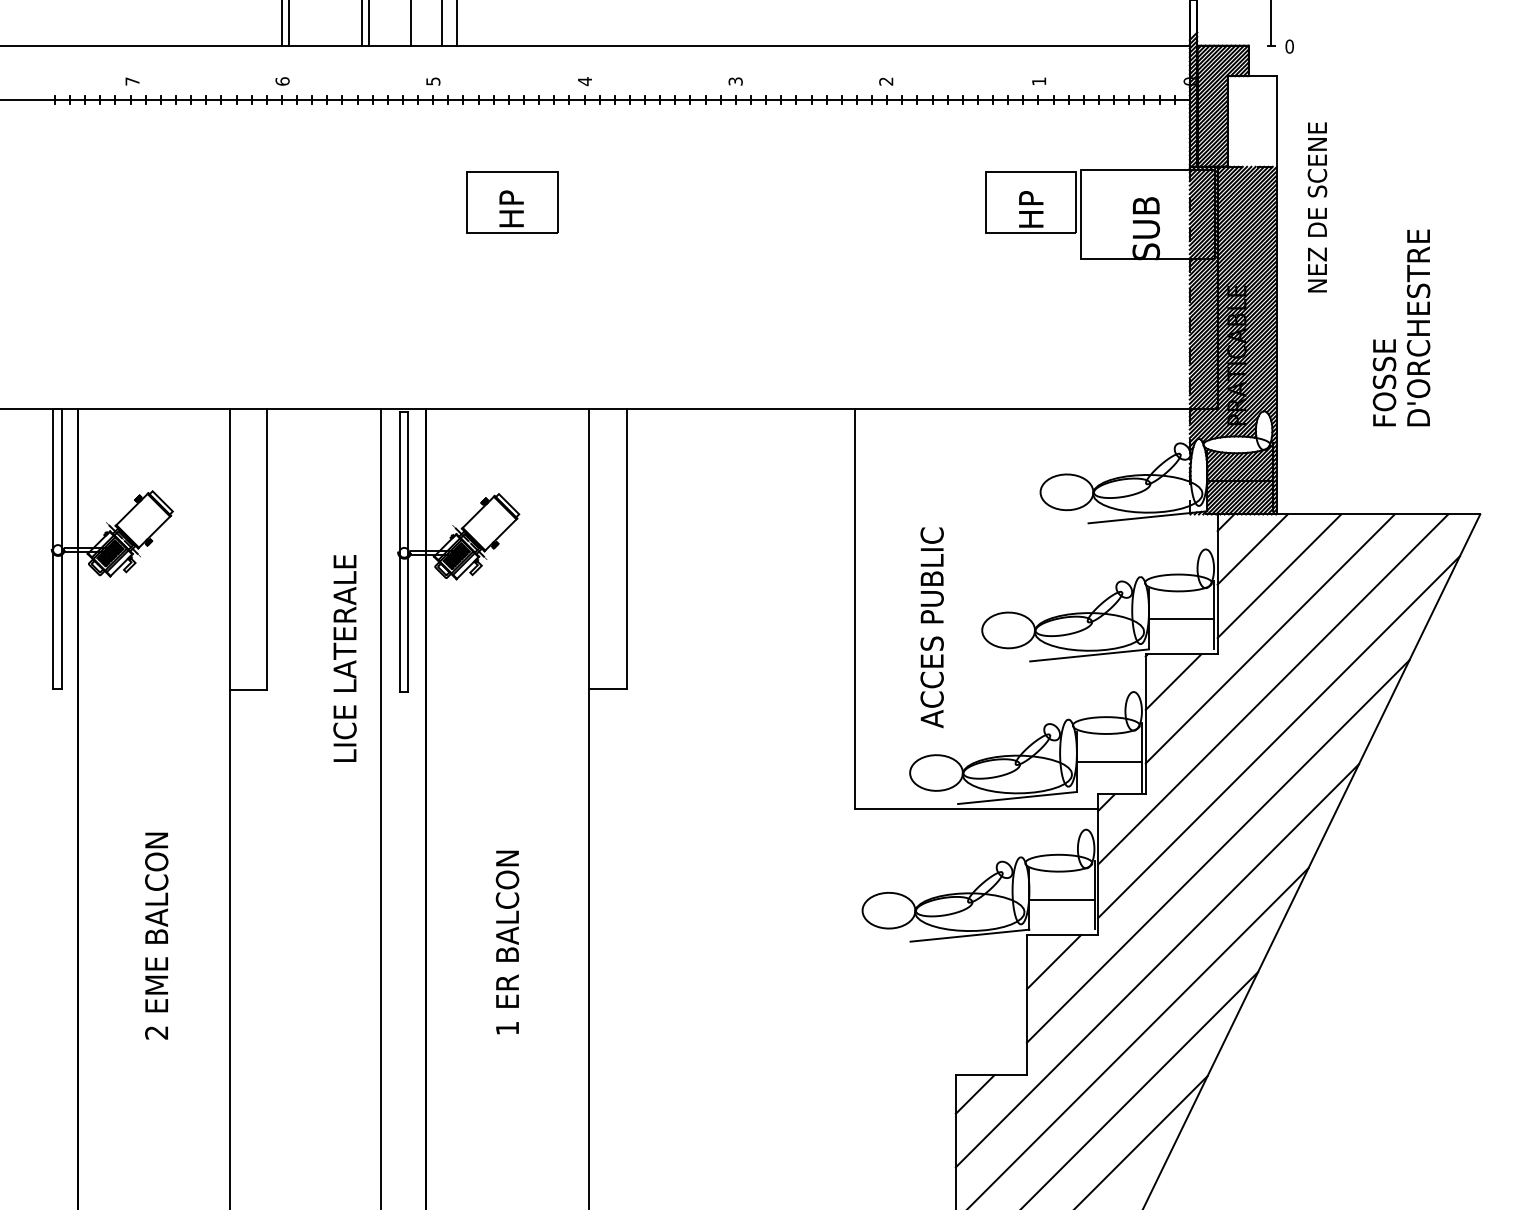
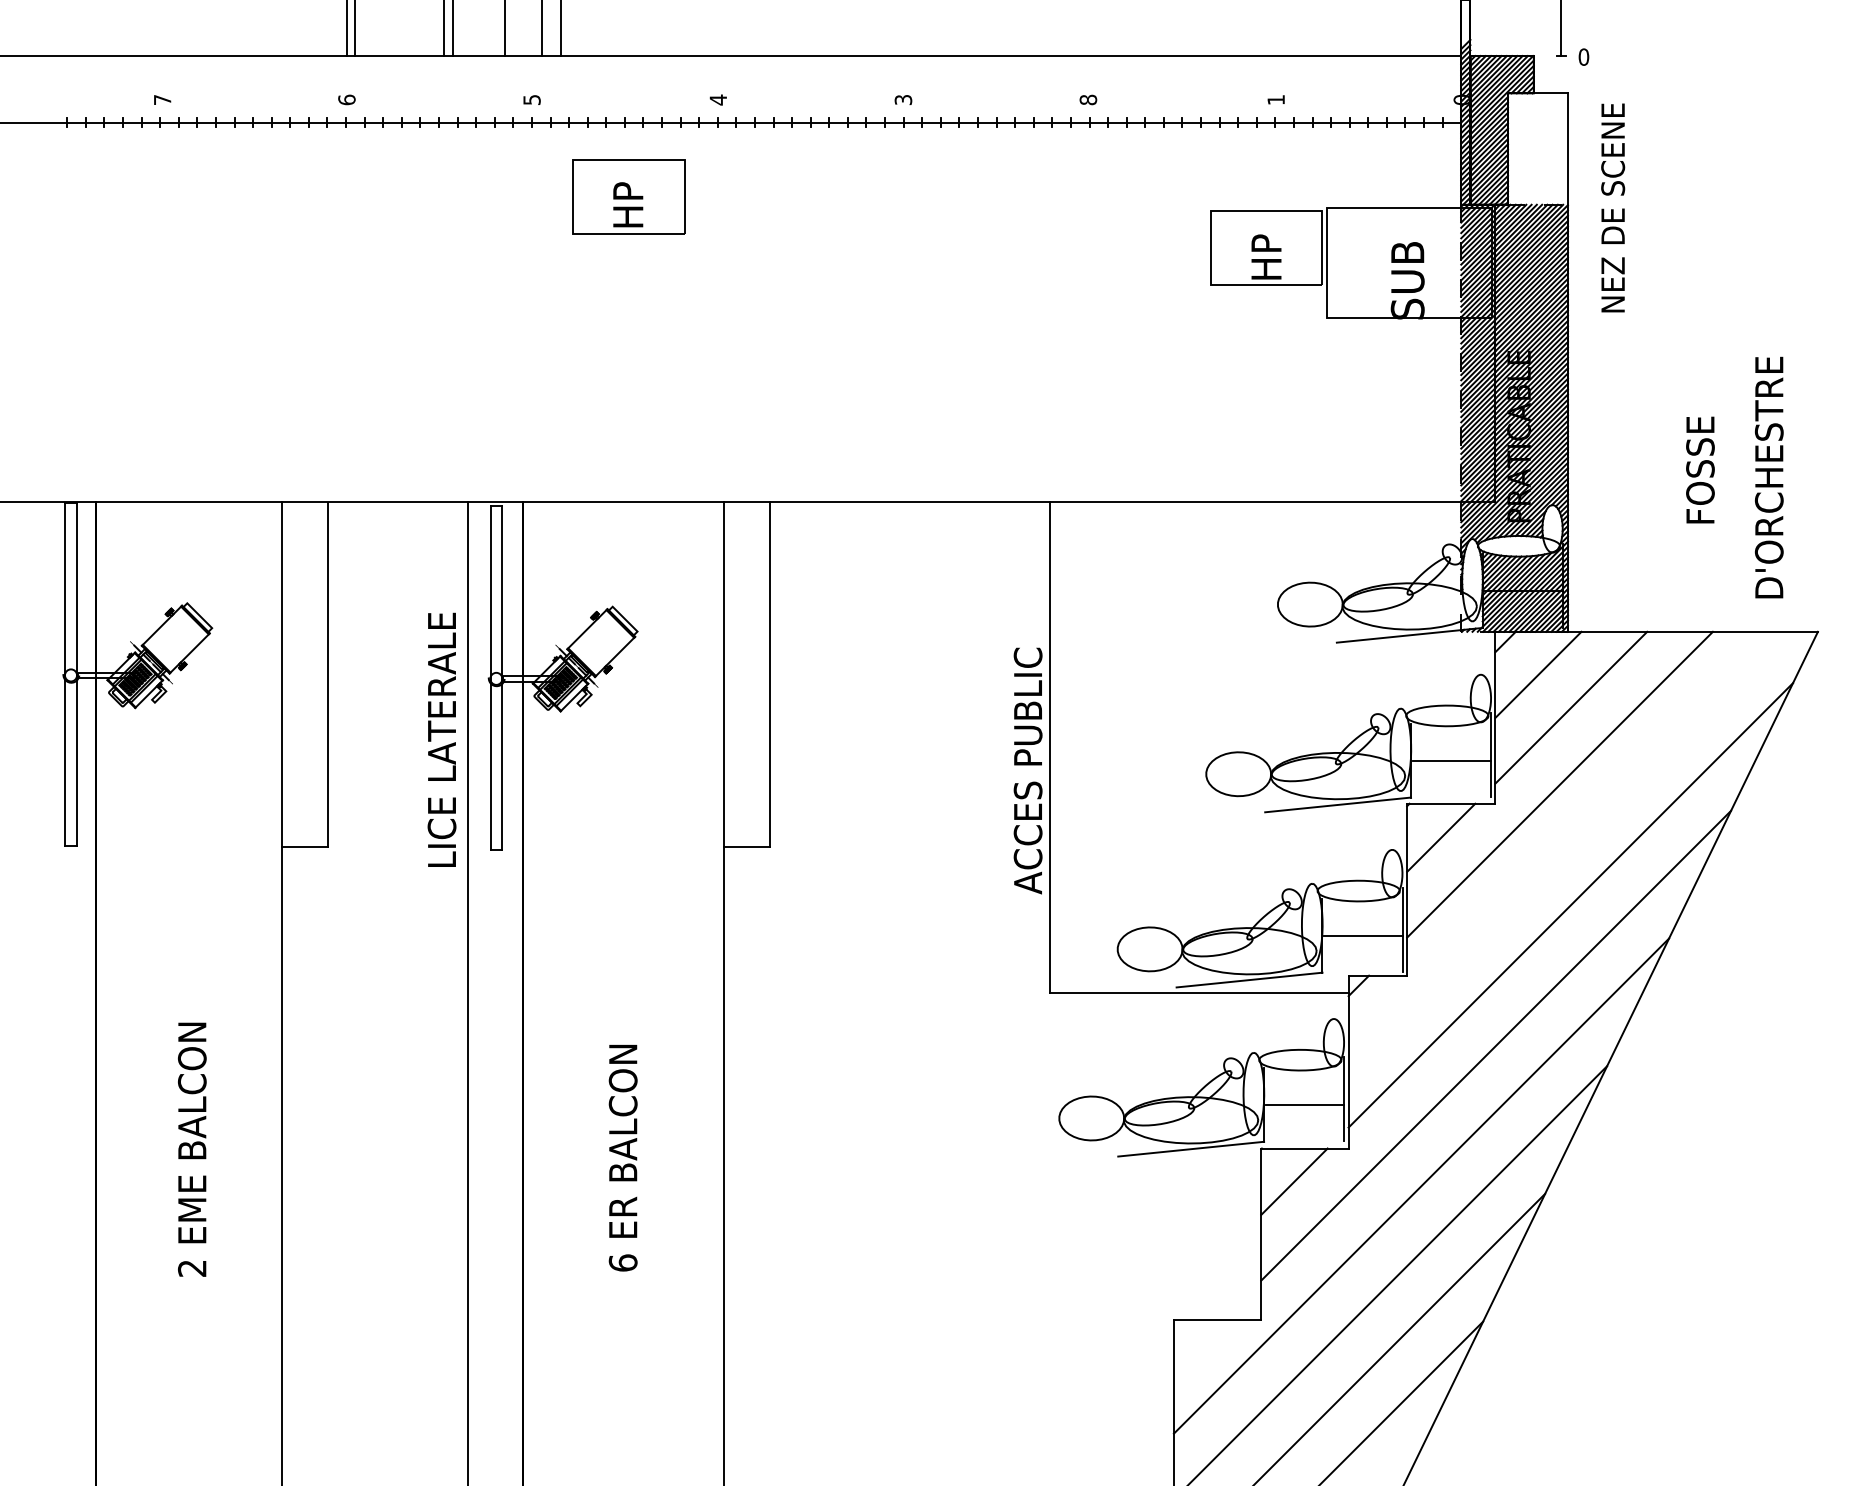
text: (886, 81) -> (1088, 99), 2 -> 8
part: (512, 202) -> (629, 197), moved
text: (1317, 207) -> (1613, 208), moved
text: (1418, 327) -> (1769, 477), moved
text: (931, 627) -> (1027, 770), moved
text: (344, 658) -> (441, 739), moved
line: (1273, 689) -> (1564, 846), removed
text: (507, 1028) -> (623, 1263), 1 -> 6
line: (974, 1094) -> (1196, 1344), removed

